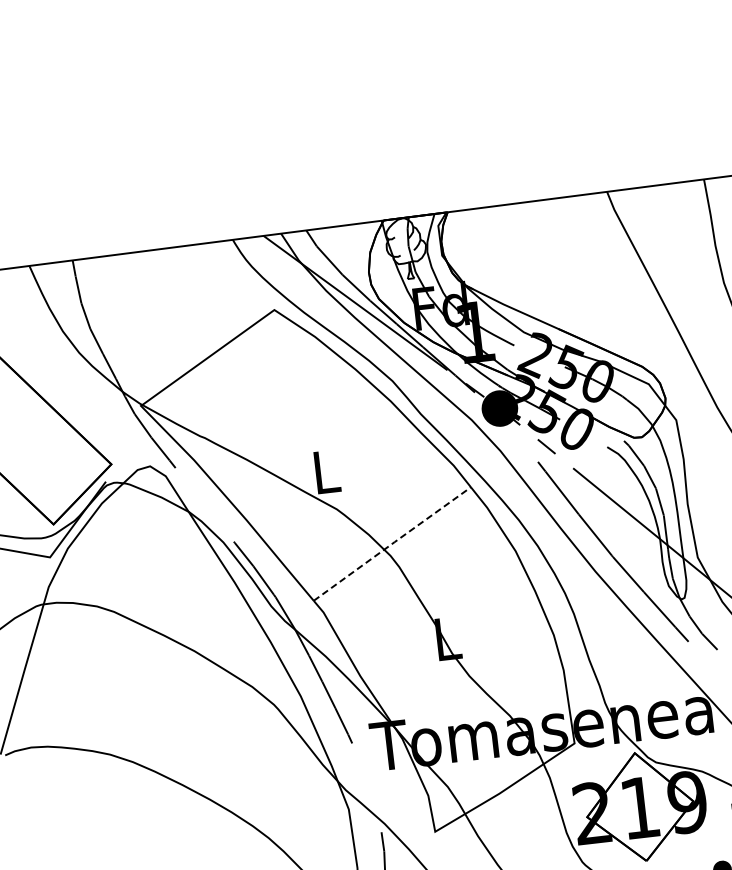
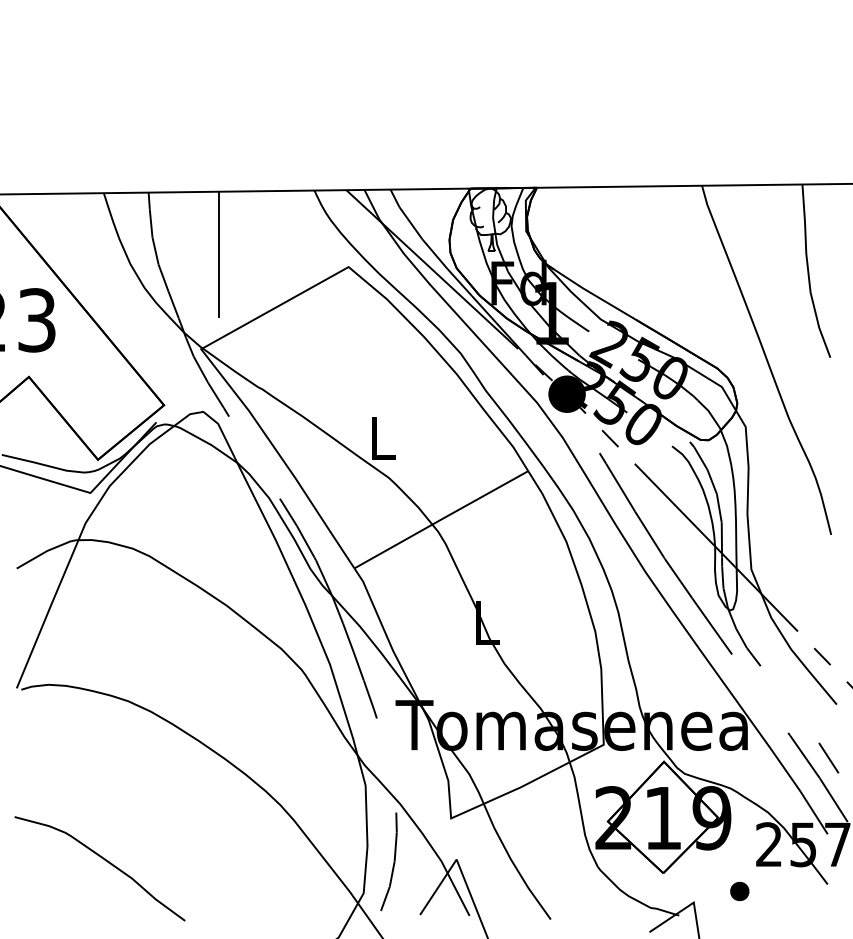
line: (147, 311) -> (218, 253), added
line: (392, 543) -> (441, 519), dashed -> solid

